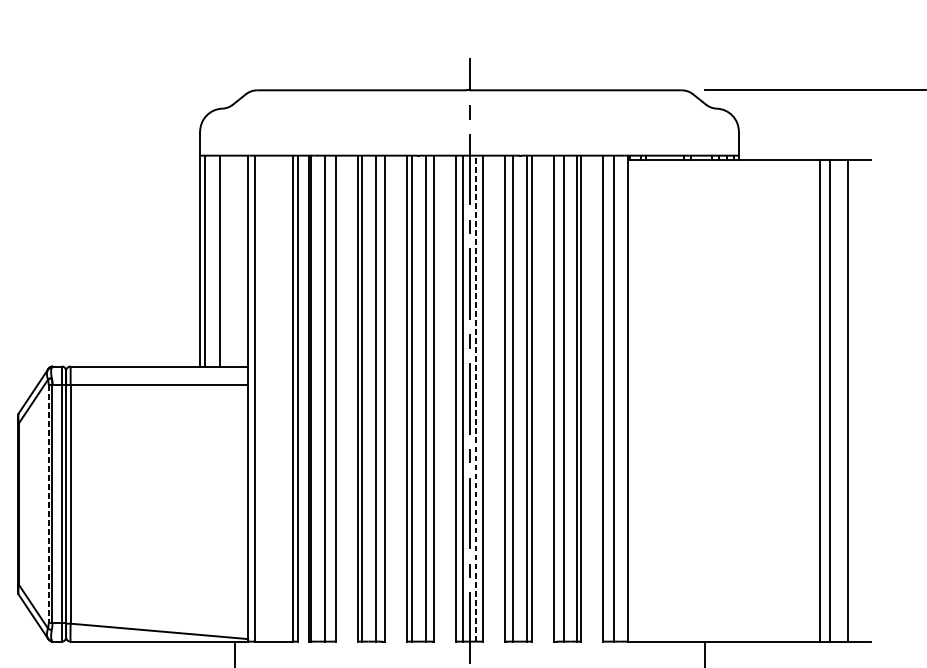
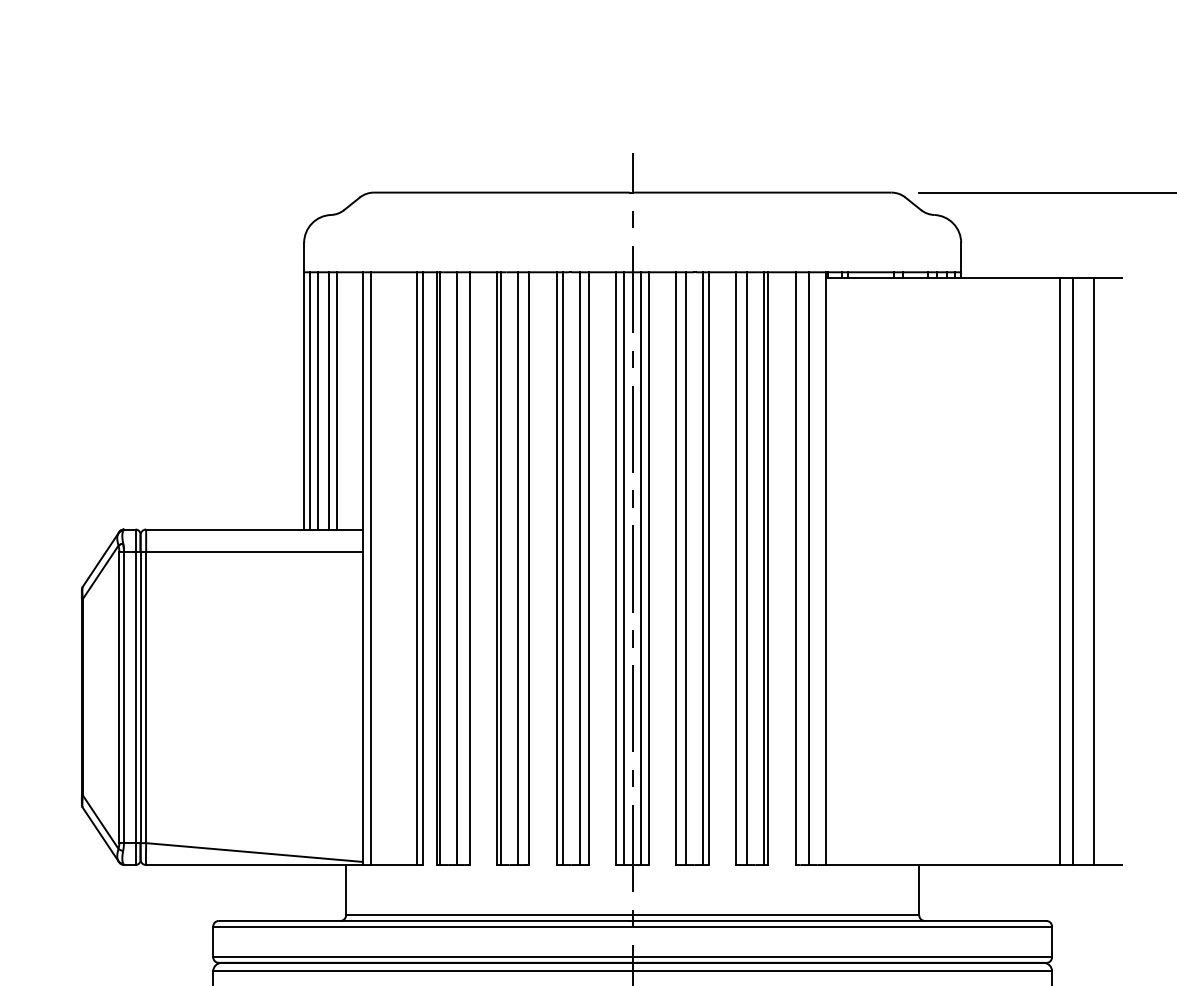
line: (211, 260) -> (318, 400), added
line: (227, 260) -> (337, 400), added
line: (476, 398) -> (641, 568), dashed -> solid
line: (48, 504) -> (119, 697), dashed -> solid

